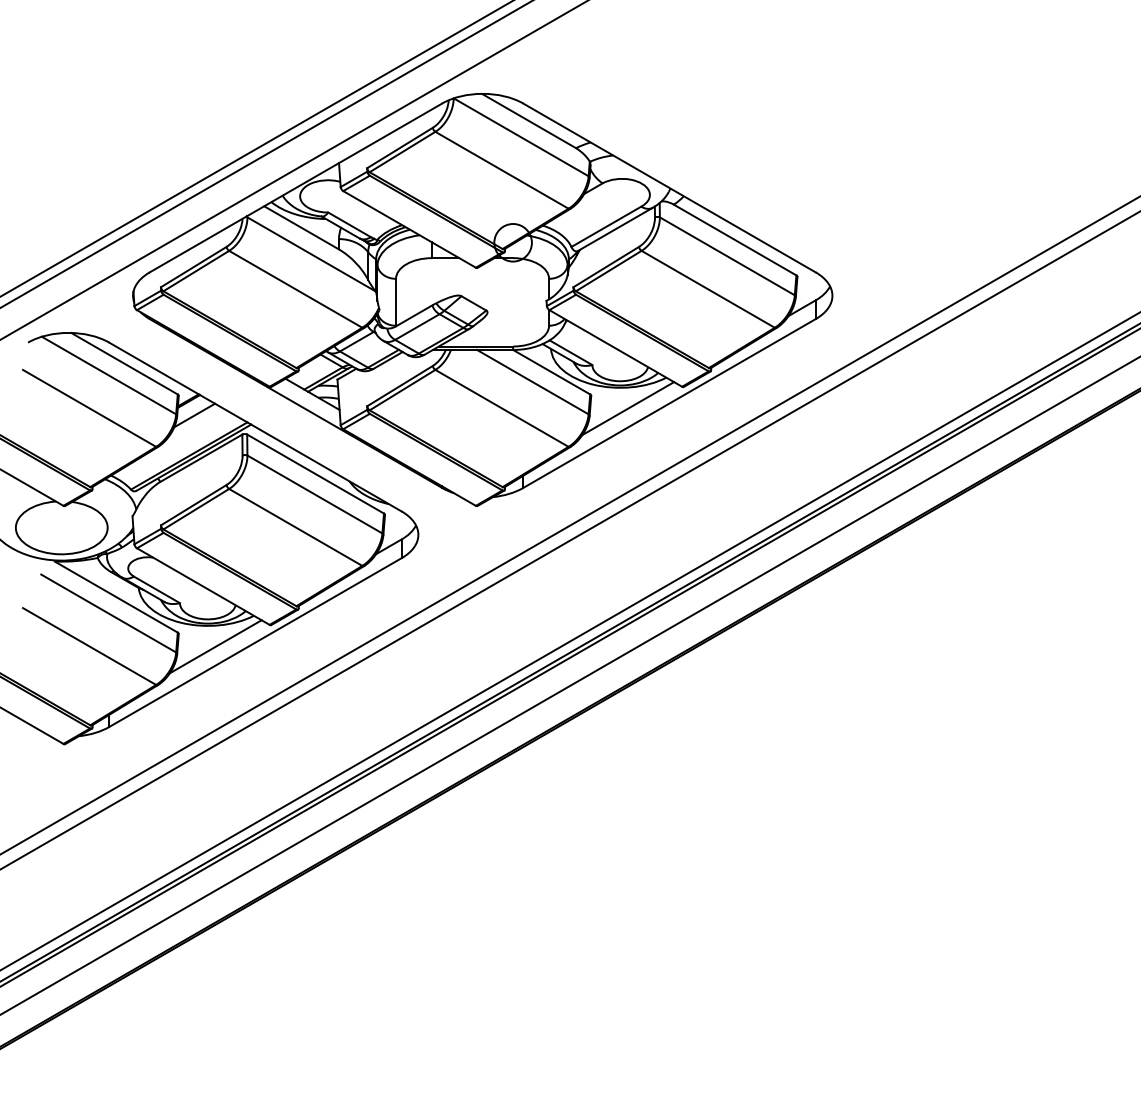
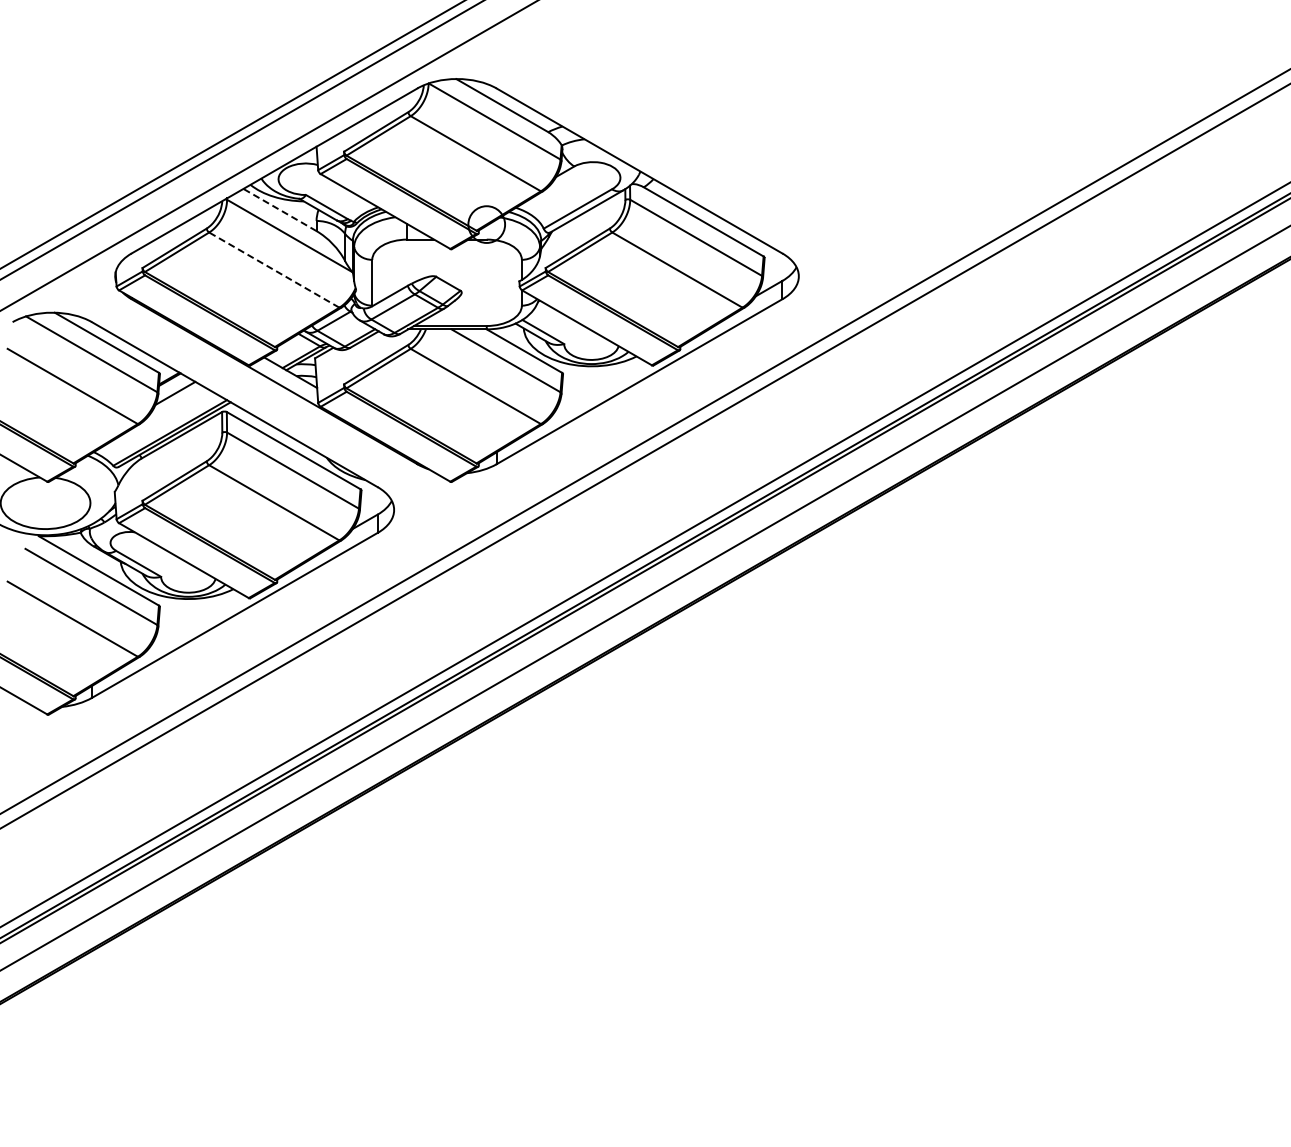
line: (301, 227) -> (279, 209), solid -> dashed
line: (294, 288) -> (273, 269), solid -> dashed
line: (628, 408) -> (599, 386), removed
line: (215, 646) -> (195, 619), removed

